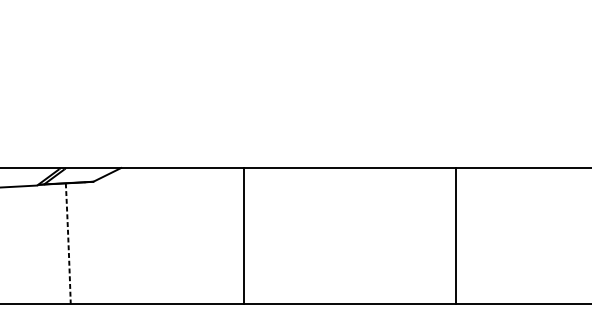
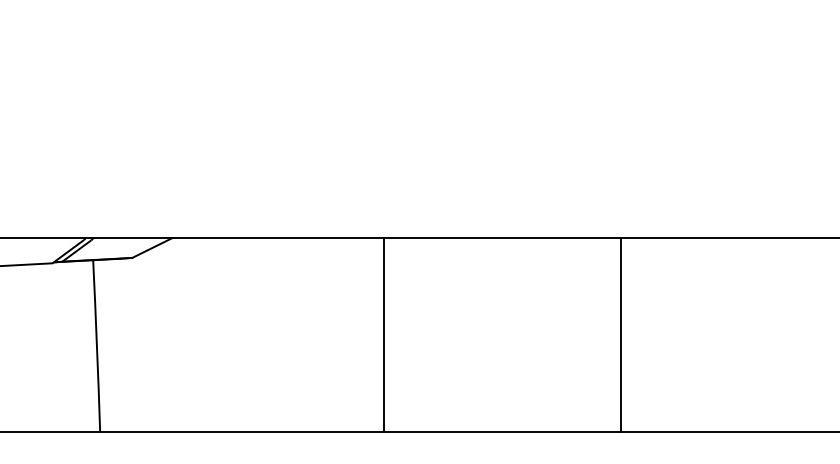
line: (244, 235) -> (383, 334), moved
line: (455, 235) -> (620, 334), moved
arc: (68, 243) -> (96, 345), dashed -> solid

